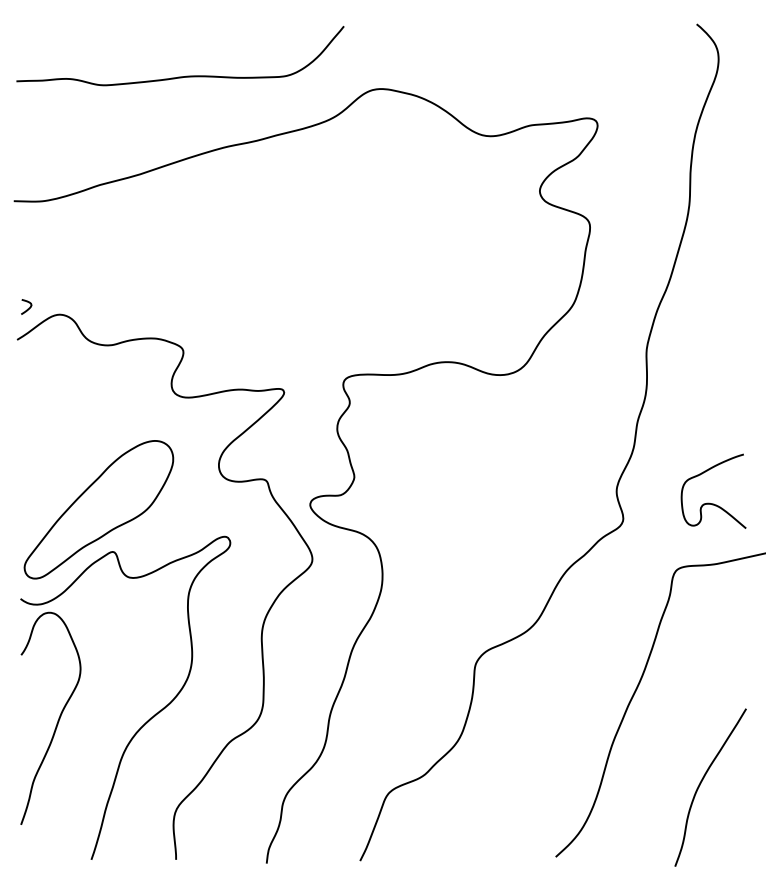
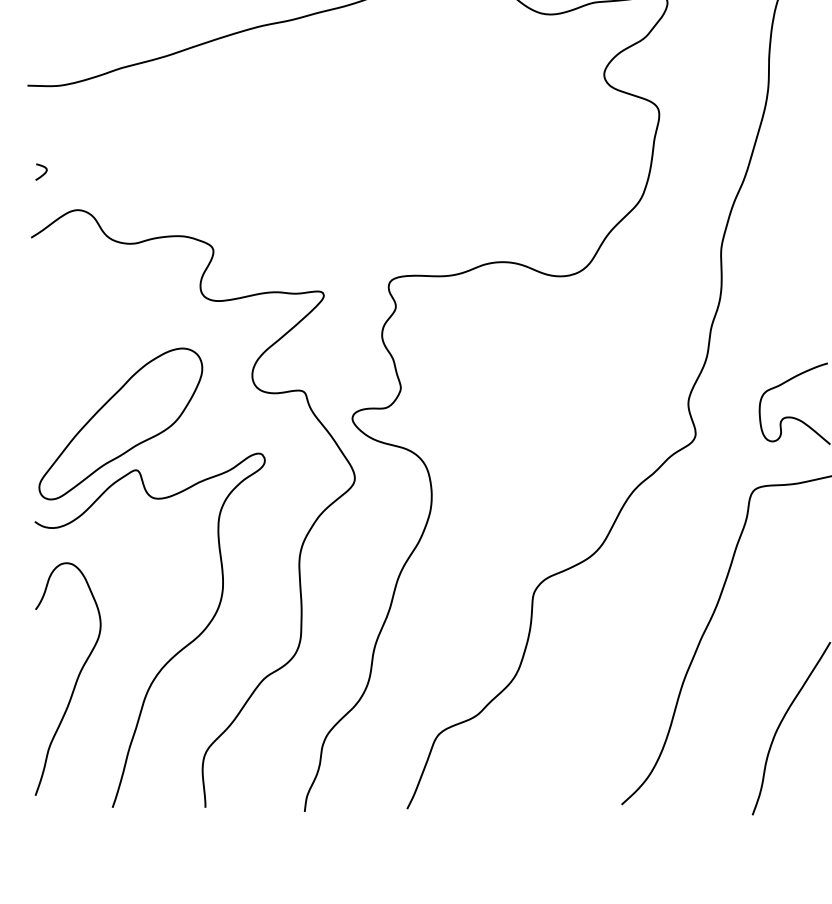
curve: (27, 308) -> (42, 173), moved
curve: (57, 720) -> (75, 681), moved

